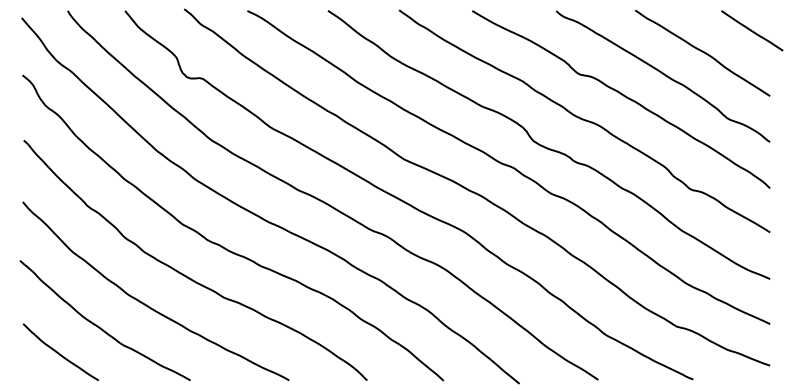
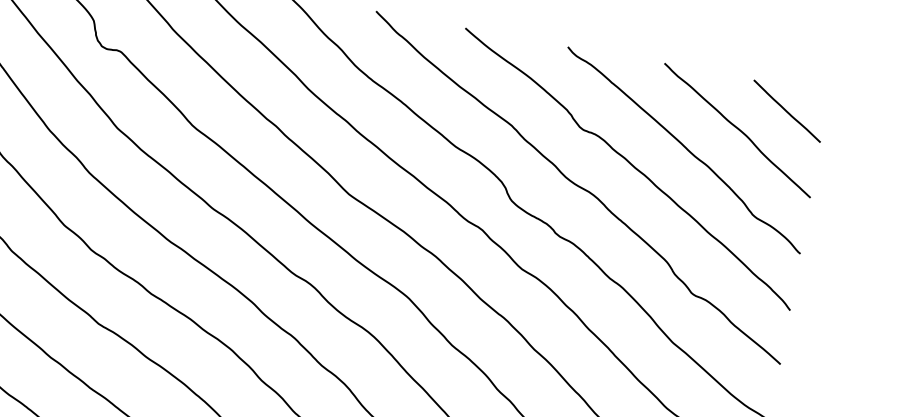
line: (752, 30) -> (787, 110), moved

